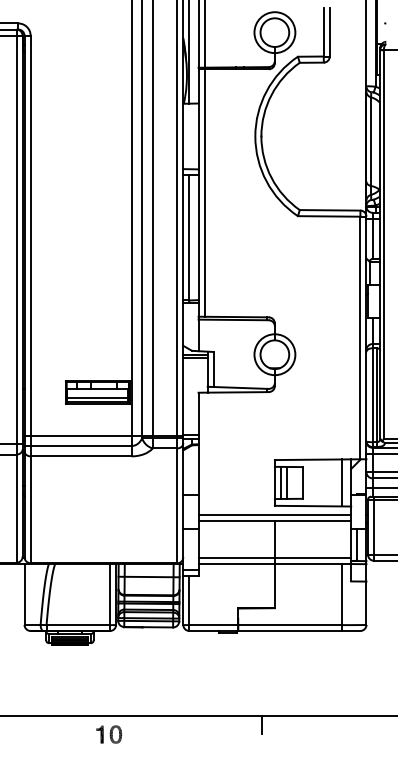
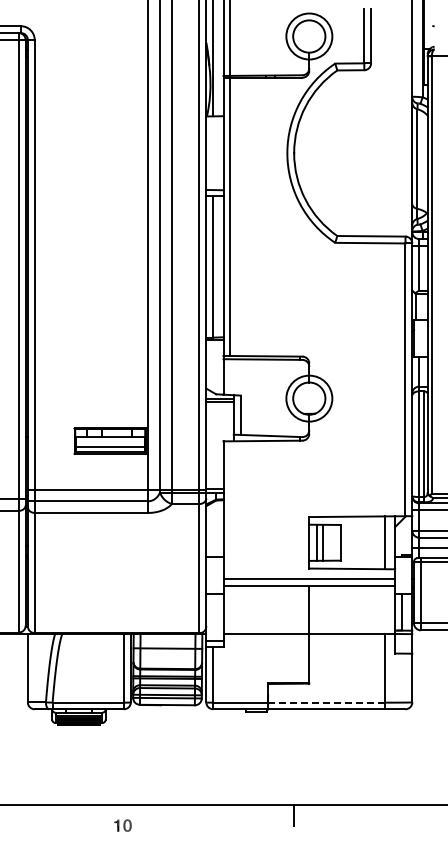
line: (275, 558) -> (309, 627), removed
line: (290, 624) -> (326, 702), solid -> dashed
part: (108, 734) -> (122, 825), size x0.6

